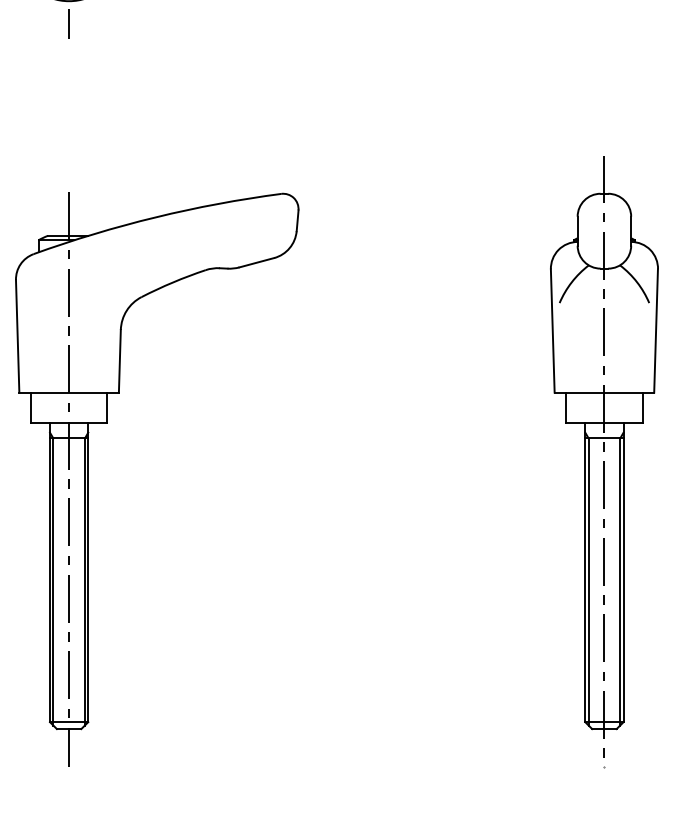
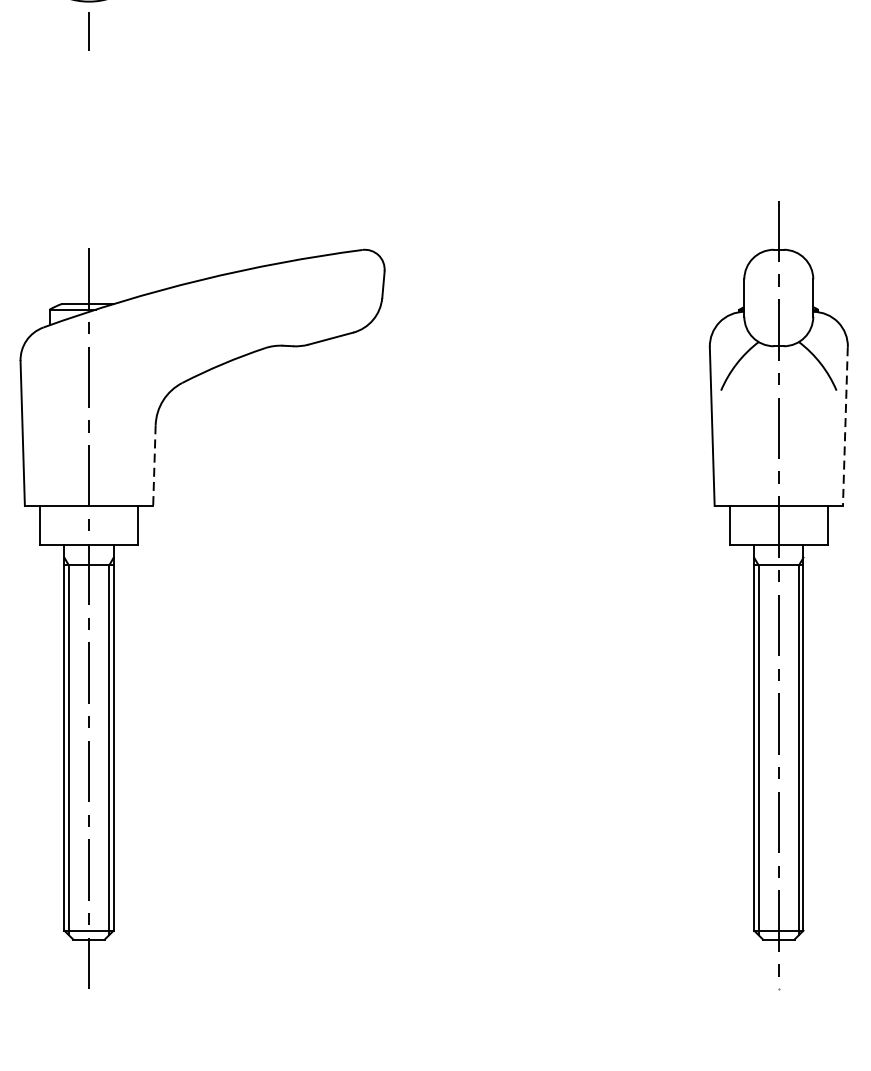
line: (656, 330) -> (845, 425), solid -> dashed
line: (119, 361) -> (153, 465), solid -> dashed

